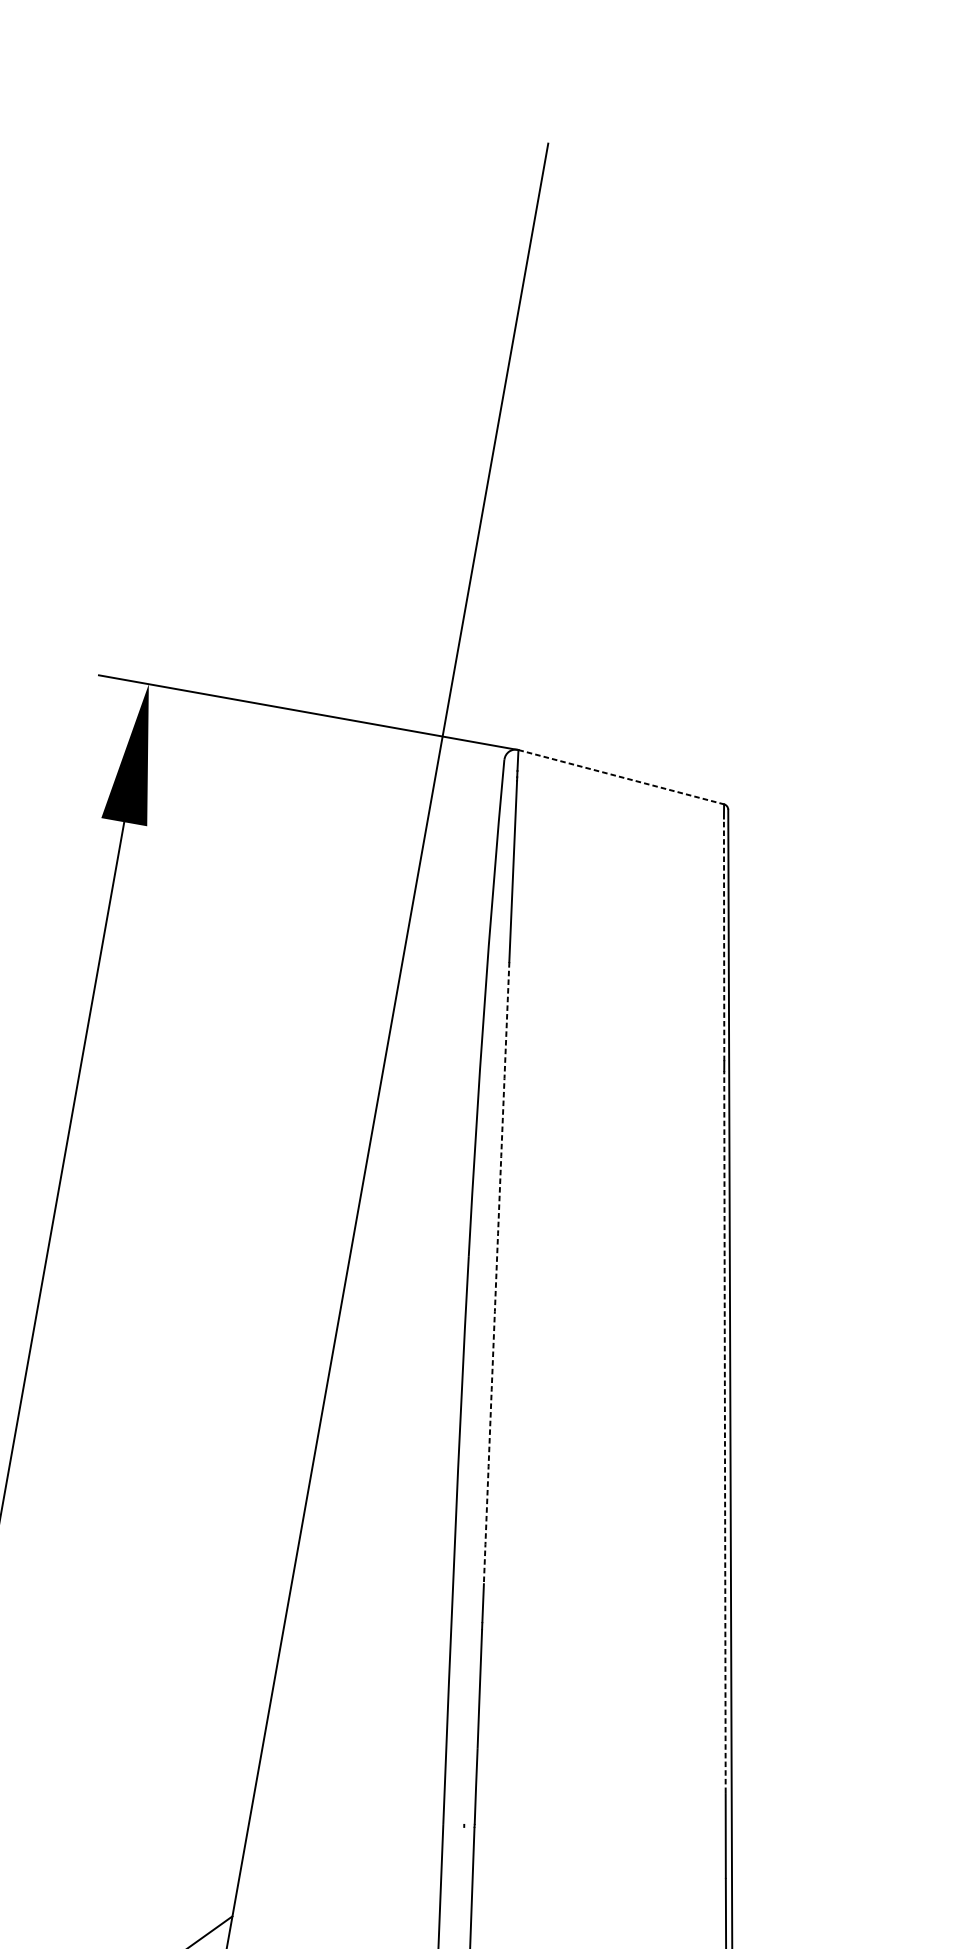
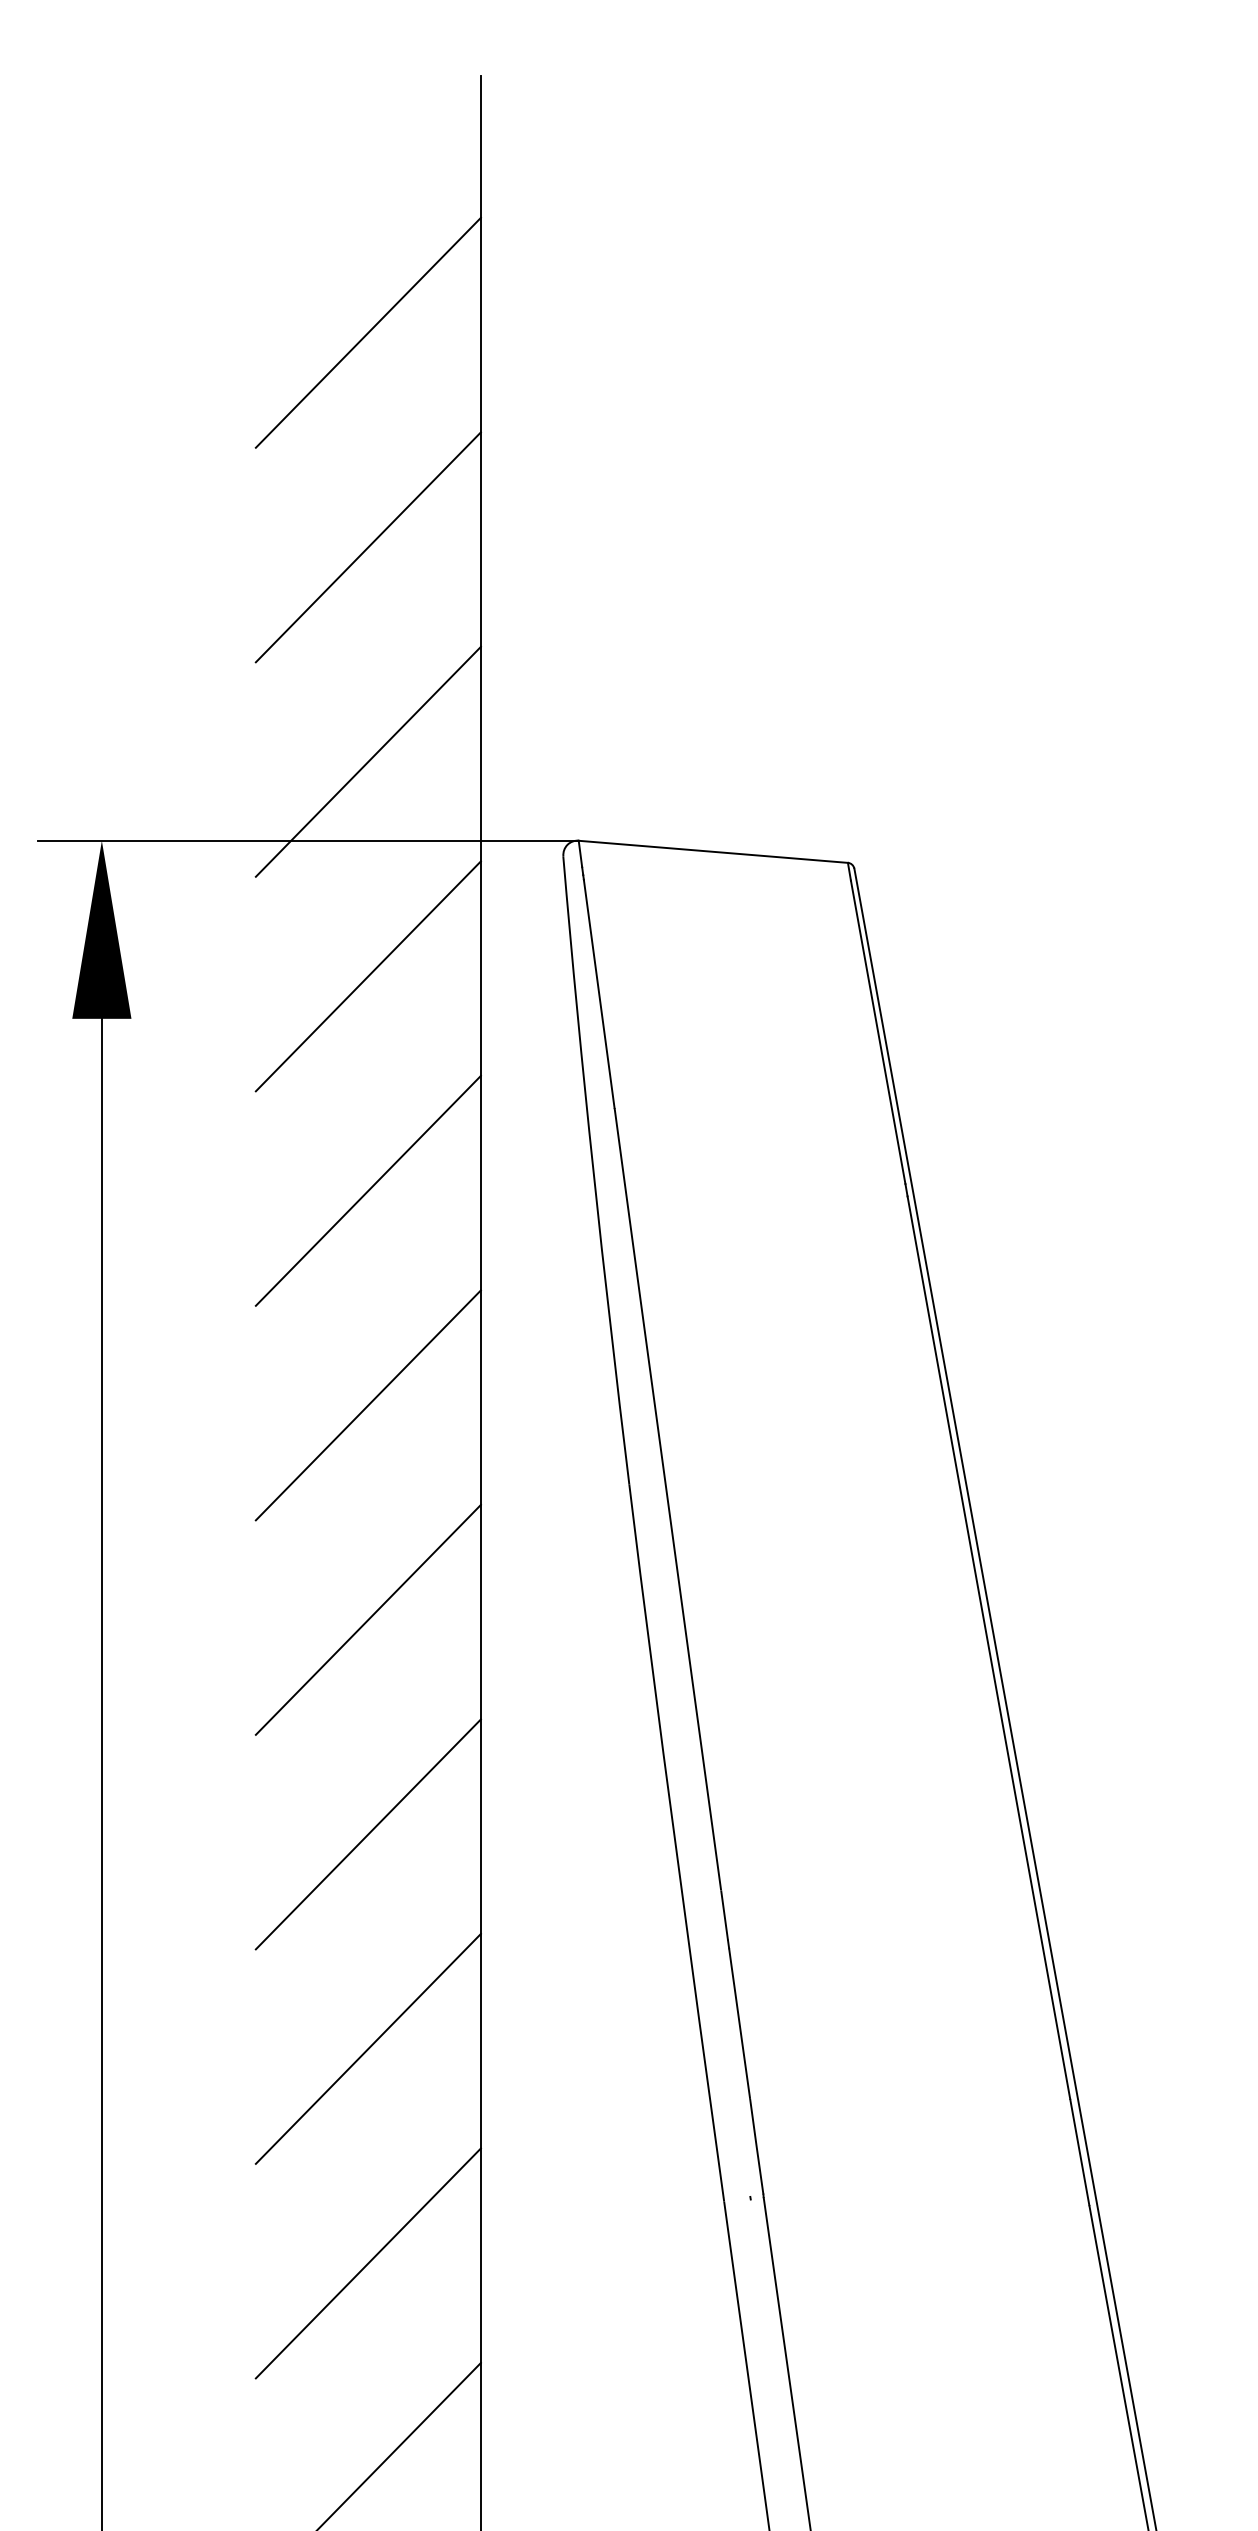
line: (424, 326) -> (367, 332), added
line: (395, 493) -> (367, 547), added
line: (365, 659) -> (367, 761), added
line: (621, 776) -> (713, 851), dashed -> solid
line: (335, 826) -> (367, 976), added
line: (724, 939) -> (878, 1031), dashed -> solid
line: (306, 991) -> (367, 1190), added
line: (276, 1158) -> (367, 1405), added
arc: (496, 1272) -> (667, 1499), dashed -> solid
line: (247, 1324) -> (367, 1619), added
line: (724, 1431) -> (988, 1647), dashed -> solid
line: (217, 1491) -> (367, 1834), added
line: (187, 1656) -> (367, 2048), added
line: (158, 1823) -> (367, 2263), added

